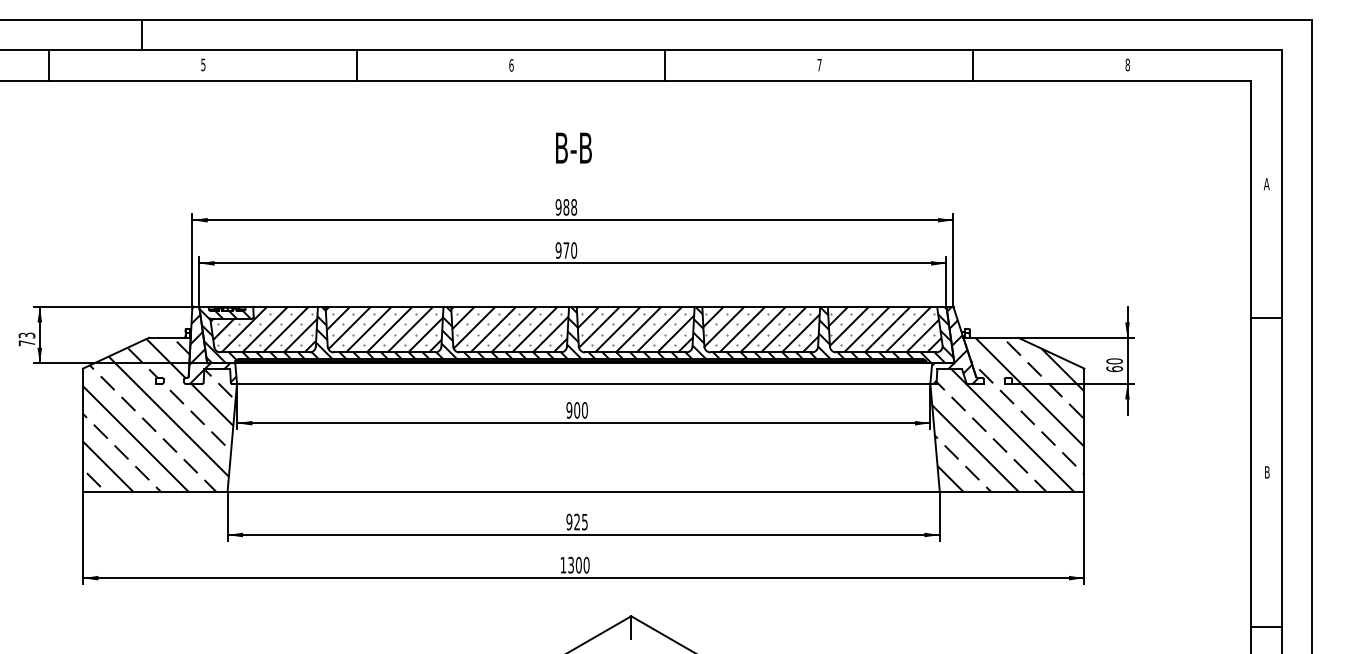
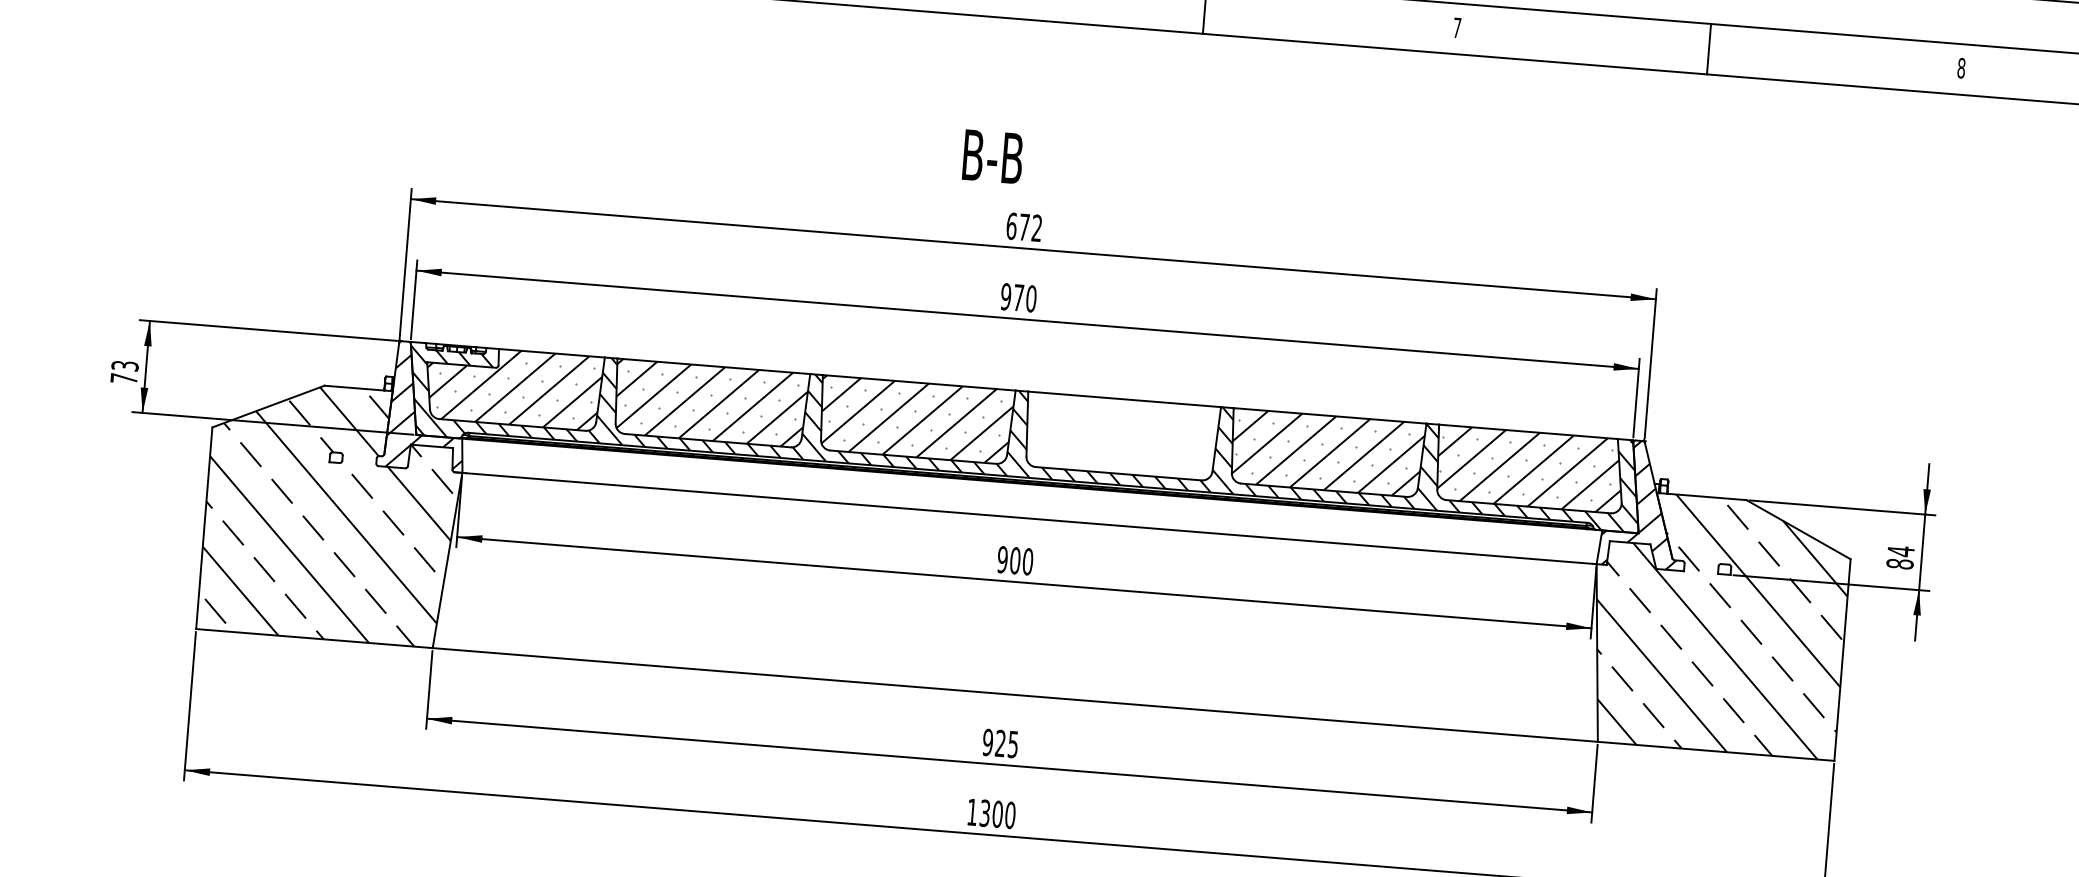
text: (573, 147) -> (992, 155), moved
text: (566, 207) -> (1024, 227), 988 -> 672
hatch: (635, 329) -> (1121, 436), removed
text: (1114, 365) -> (1900, 558), 60 -> 84

